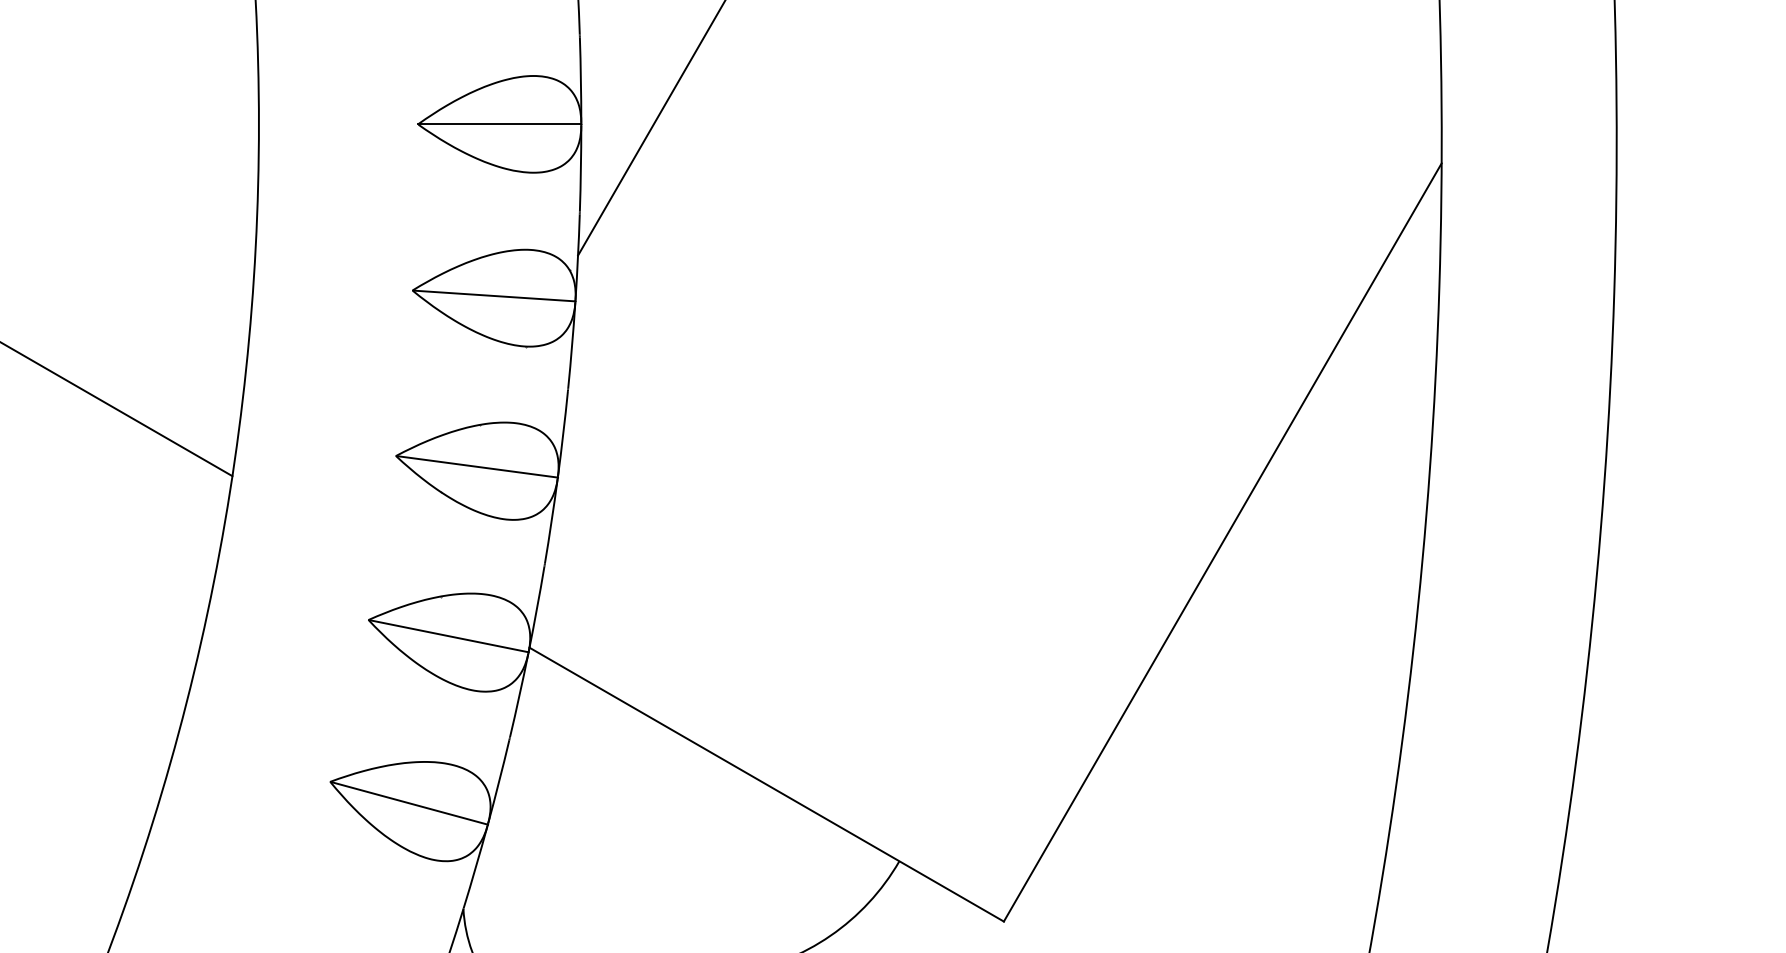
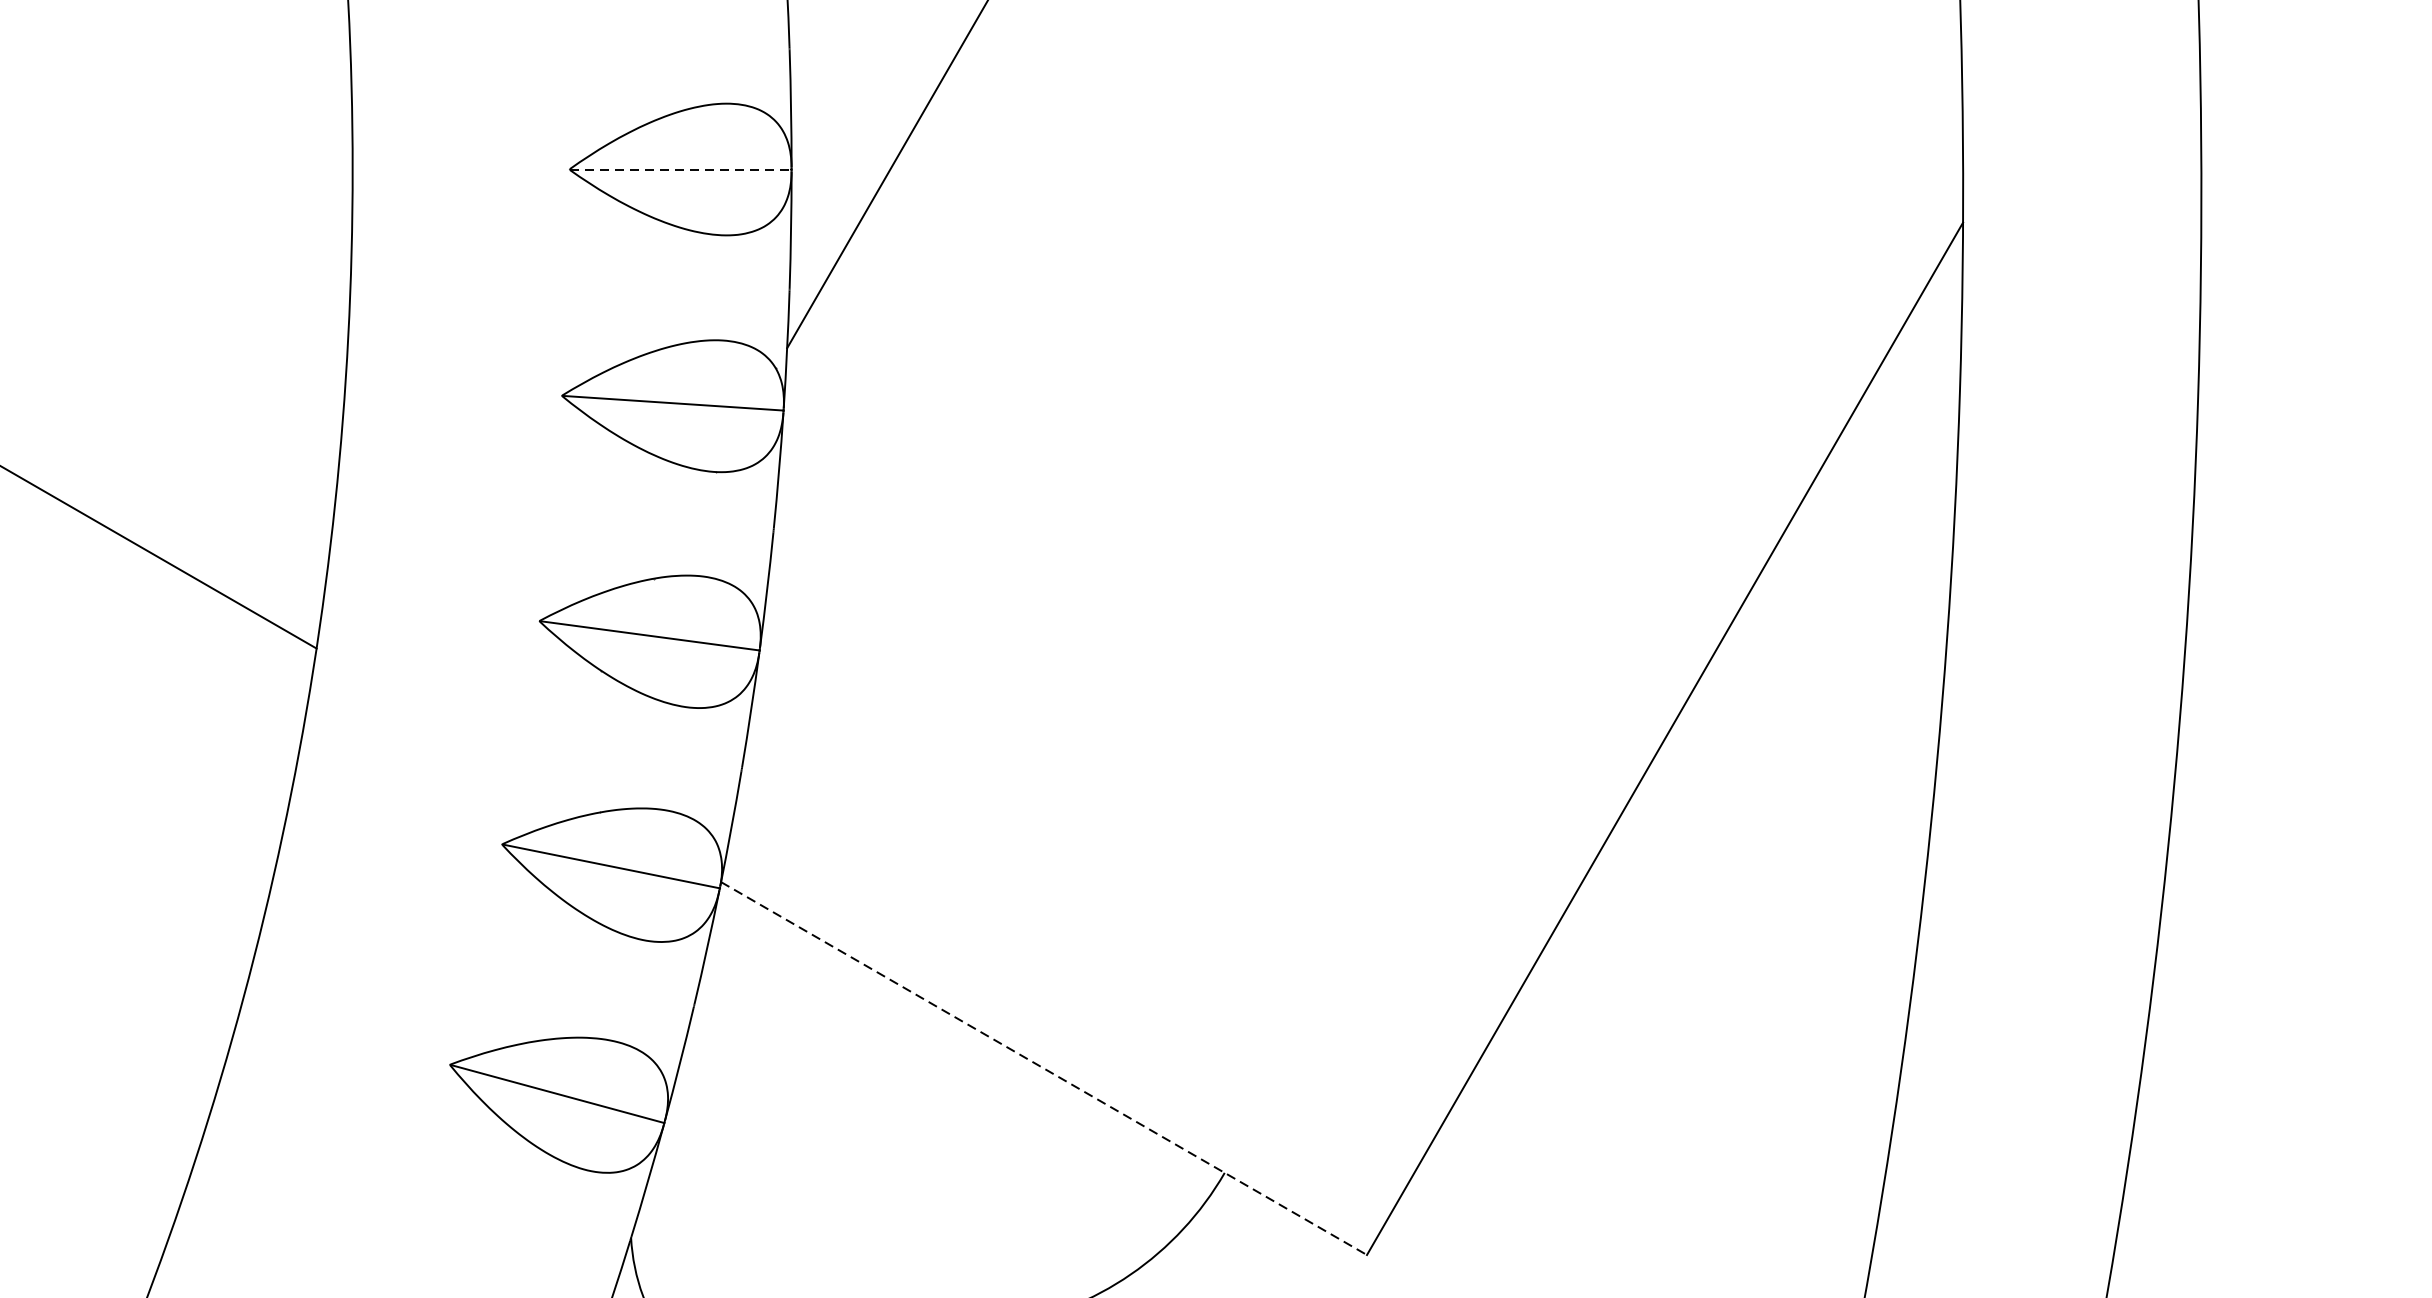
line: (500, 124) -> (681, 169), solid -> dashed
line: (766, 784) -> (1043, 1068), solid -> dashed

